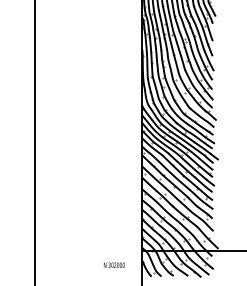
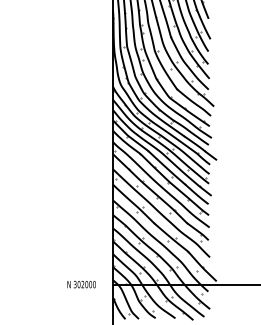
text: (114, 264) -> (81, 283), moved

